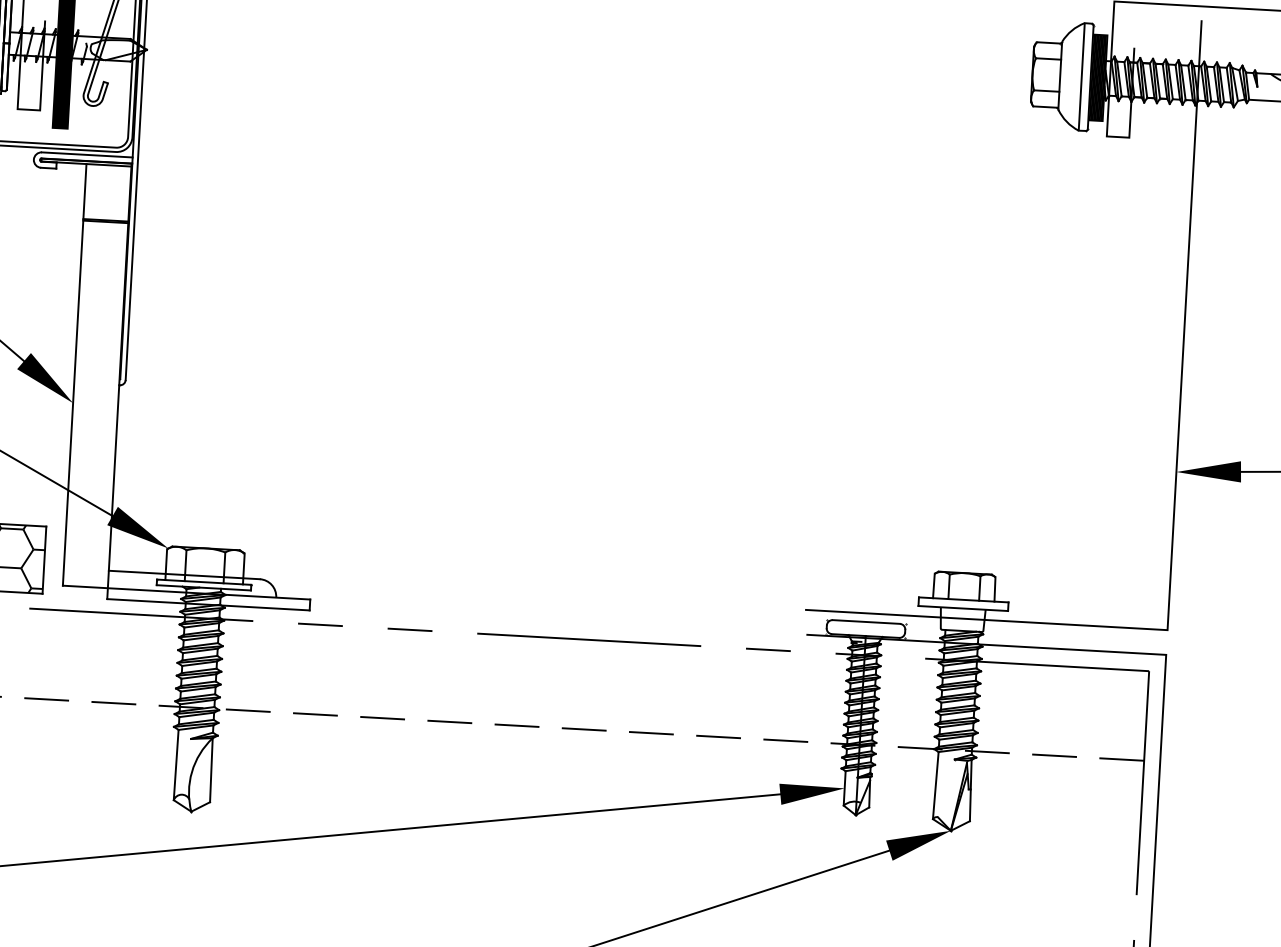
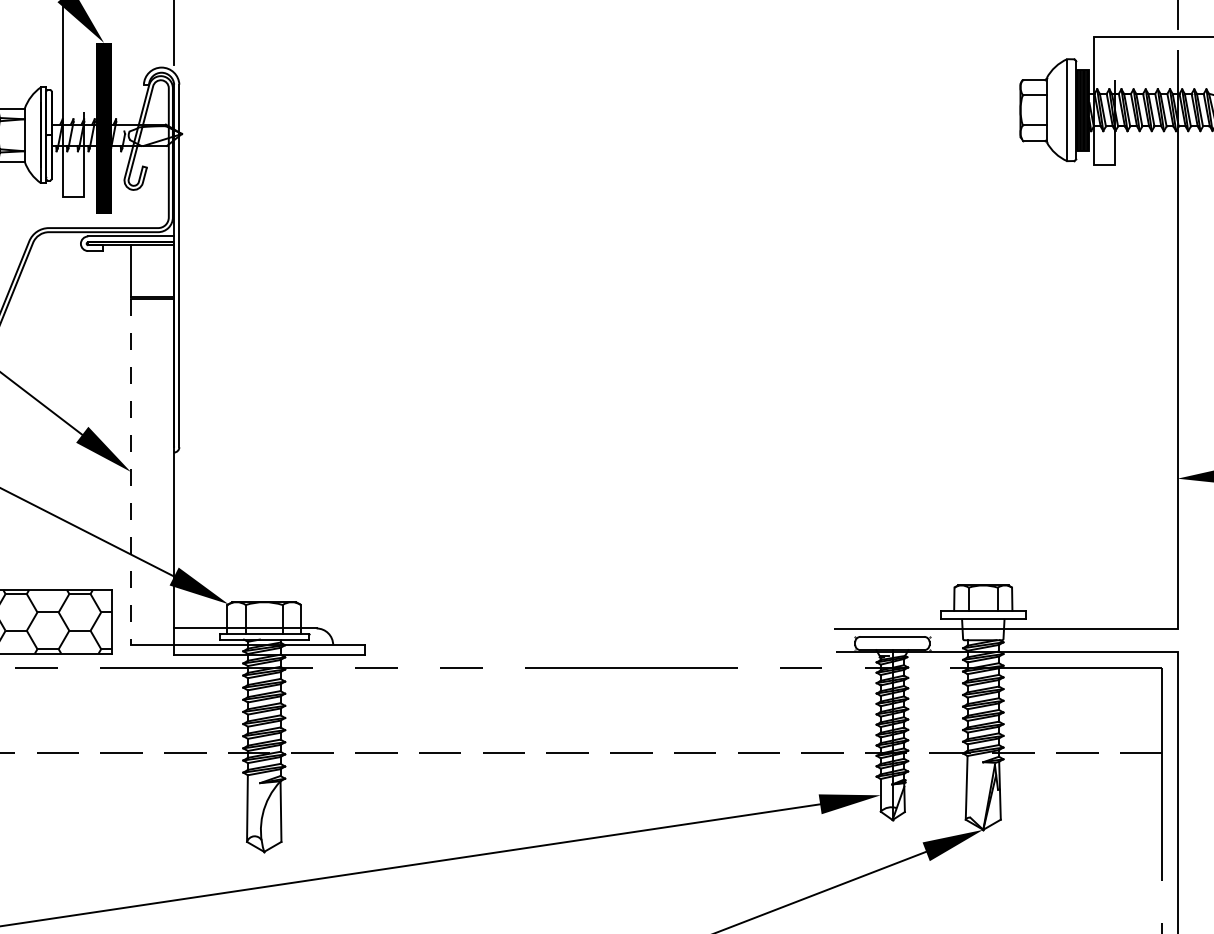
line: (72, 403) -> (130, 472), solid -> dashed

